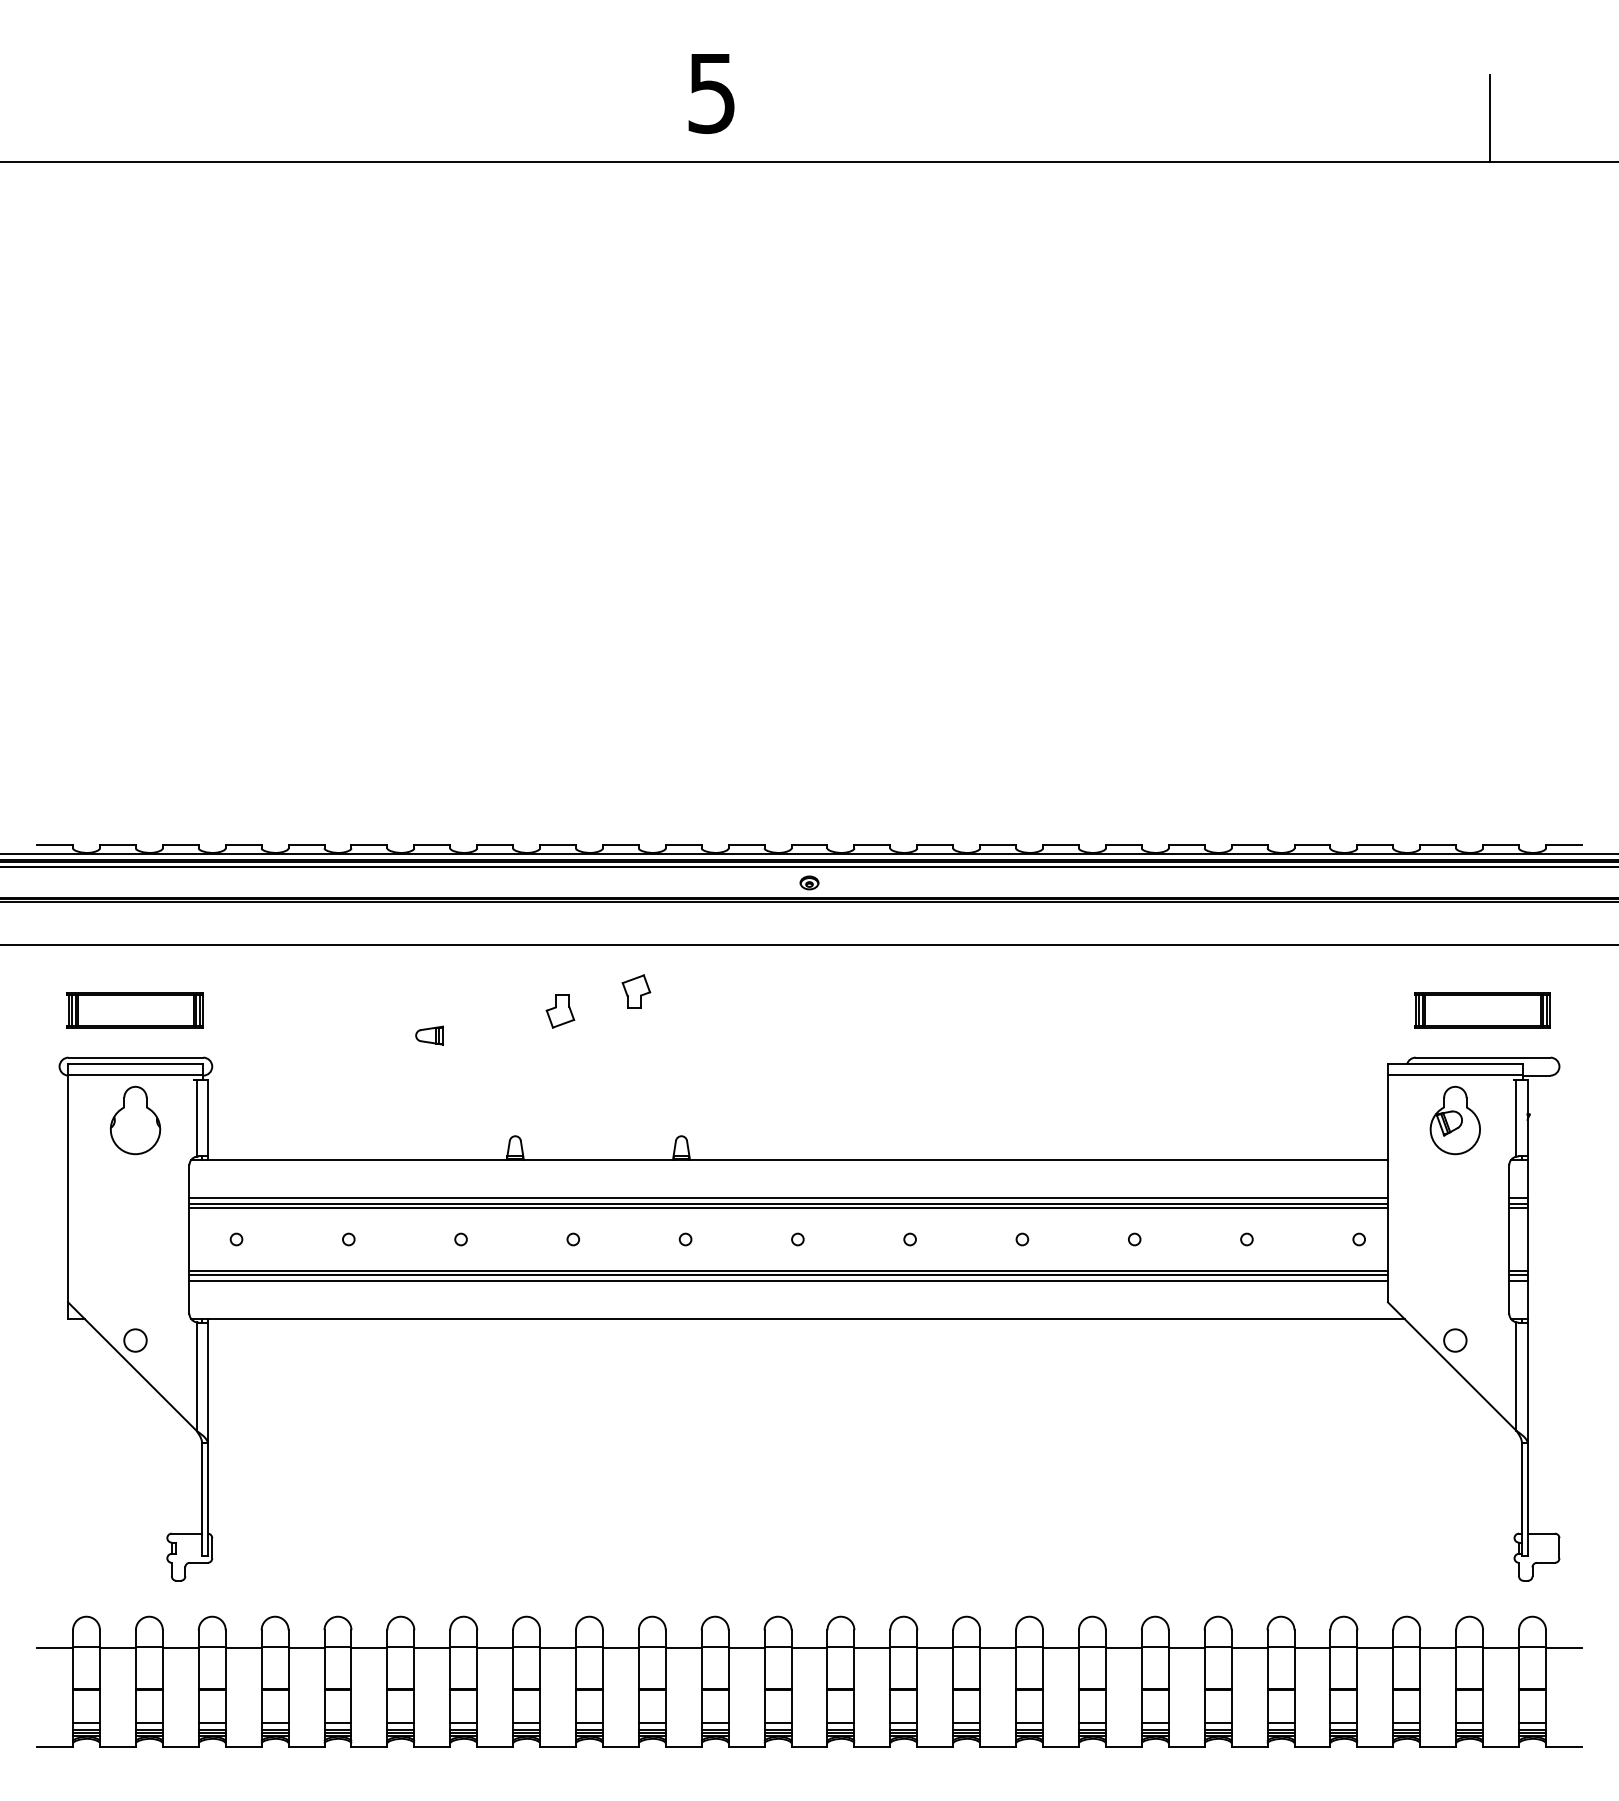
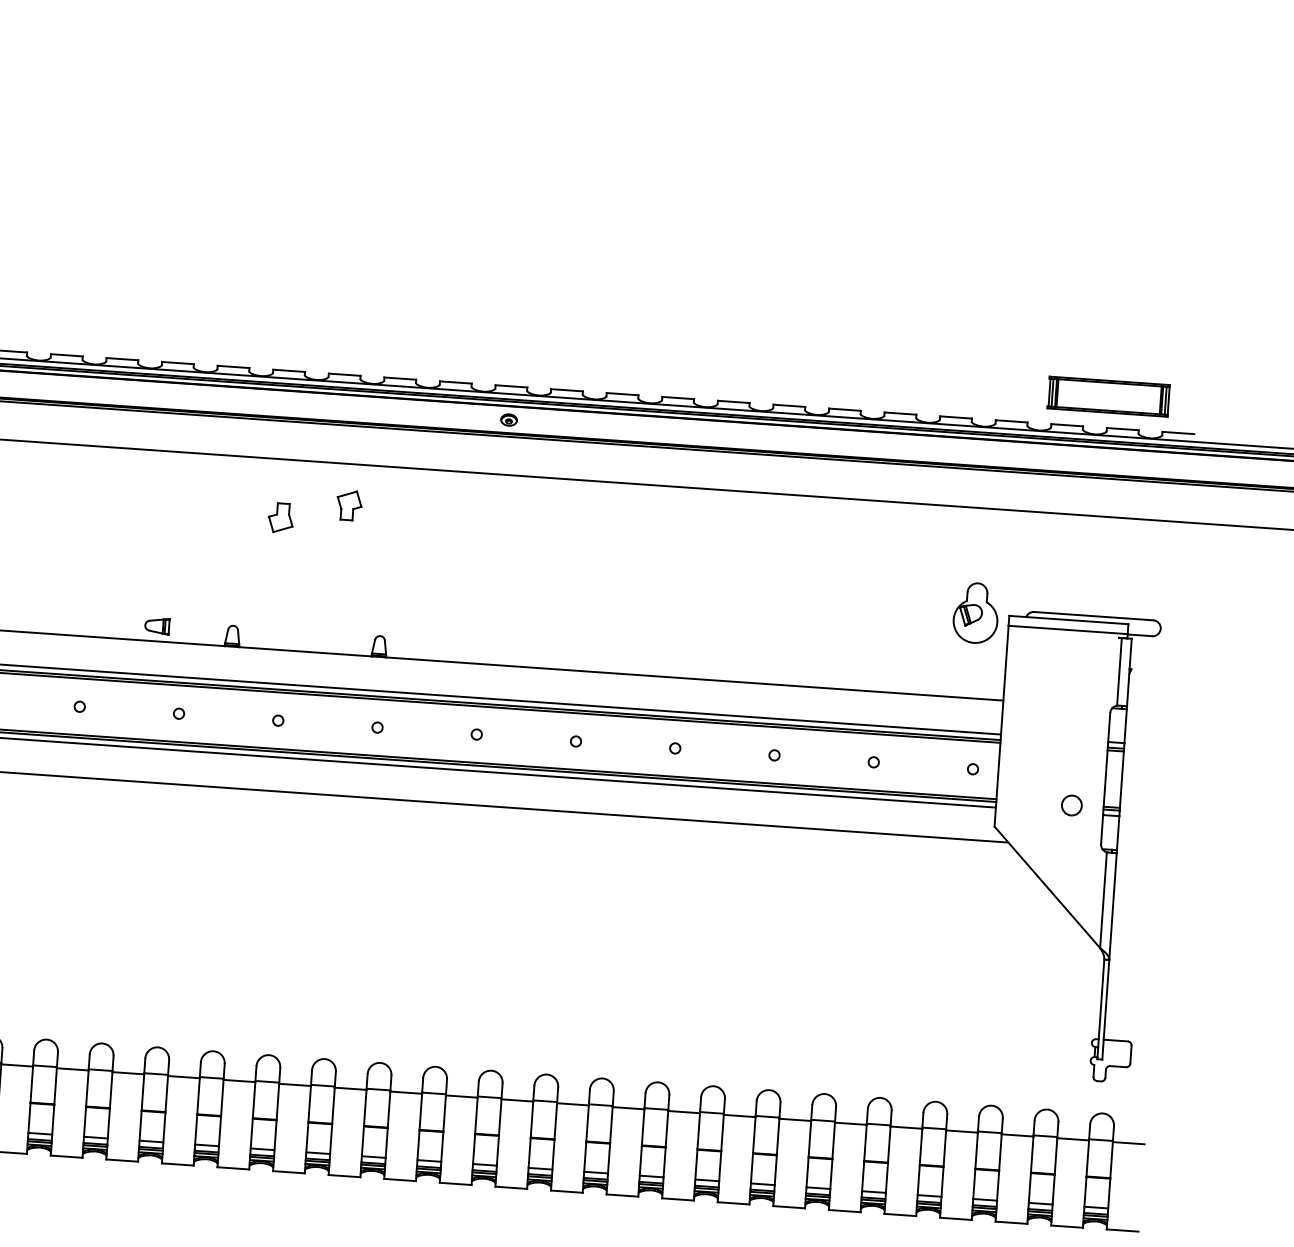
part: (1482, 1010) -> (1108, 396), moved
part: (429, 1035) -> (157, 626), moved
part: (1454, 1120) -> (975, 613), moved
circle: (1455, 1340) -> (1072, 805), moved

